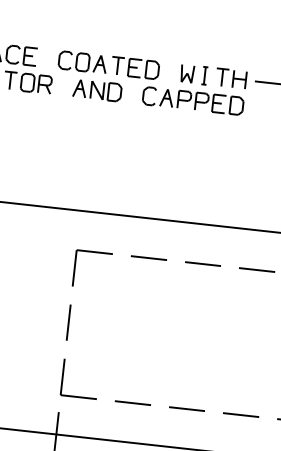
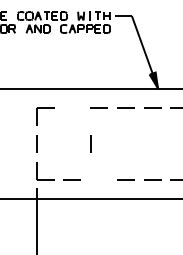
line: (147, 256) -> (71, 107), removed
line: (177, 333) -> (90, 143), added
line: (185, 408) -> (98, 179), removed

